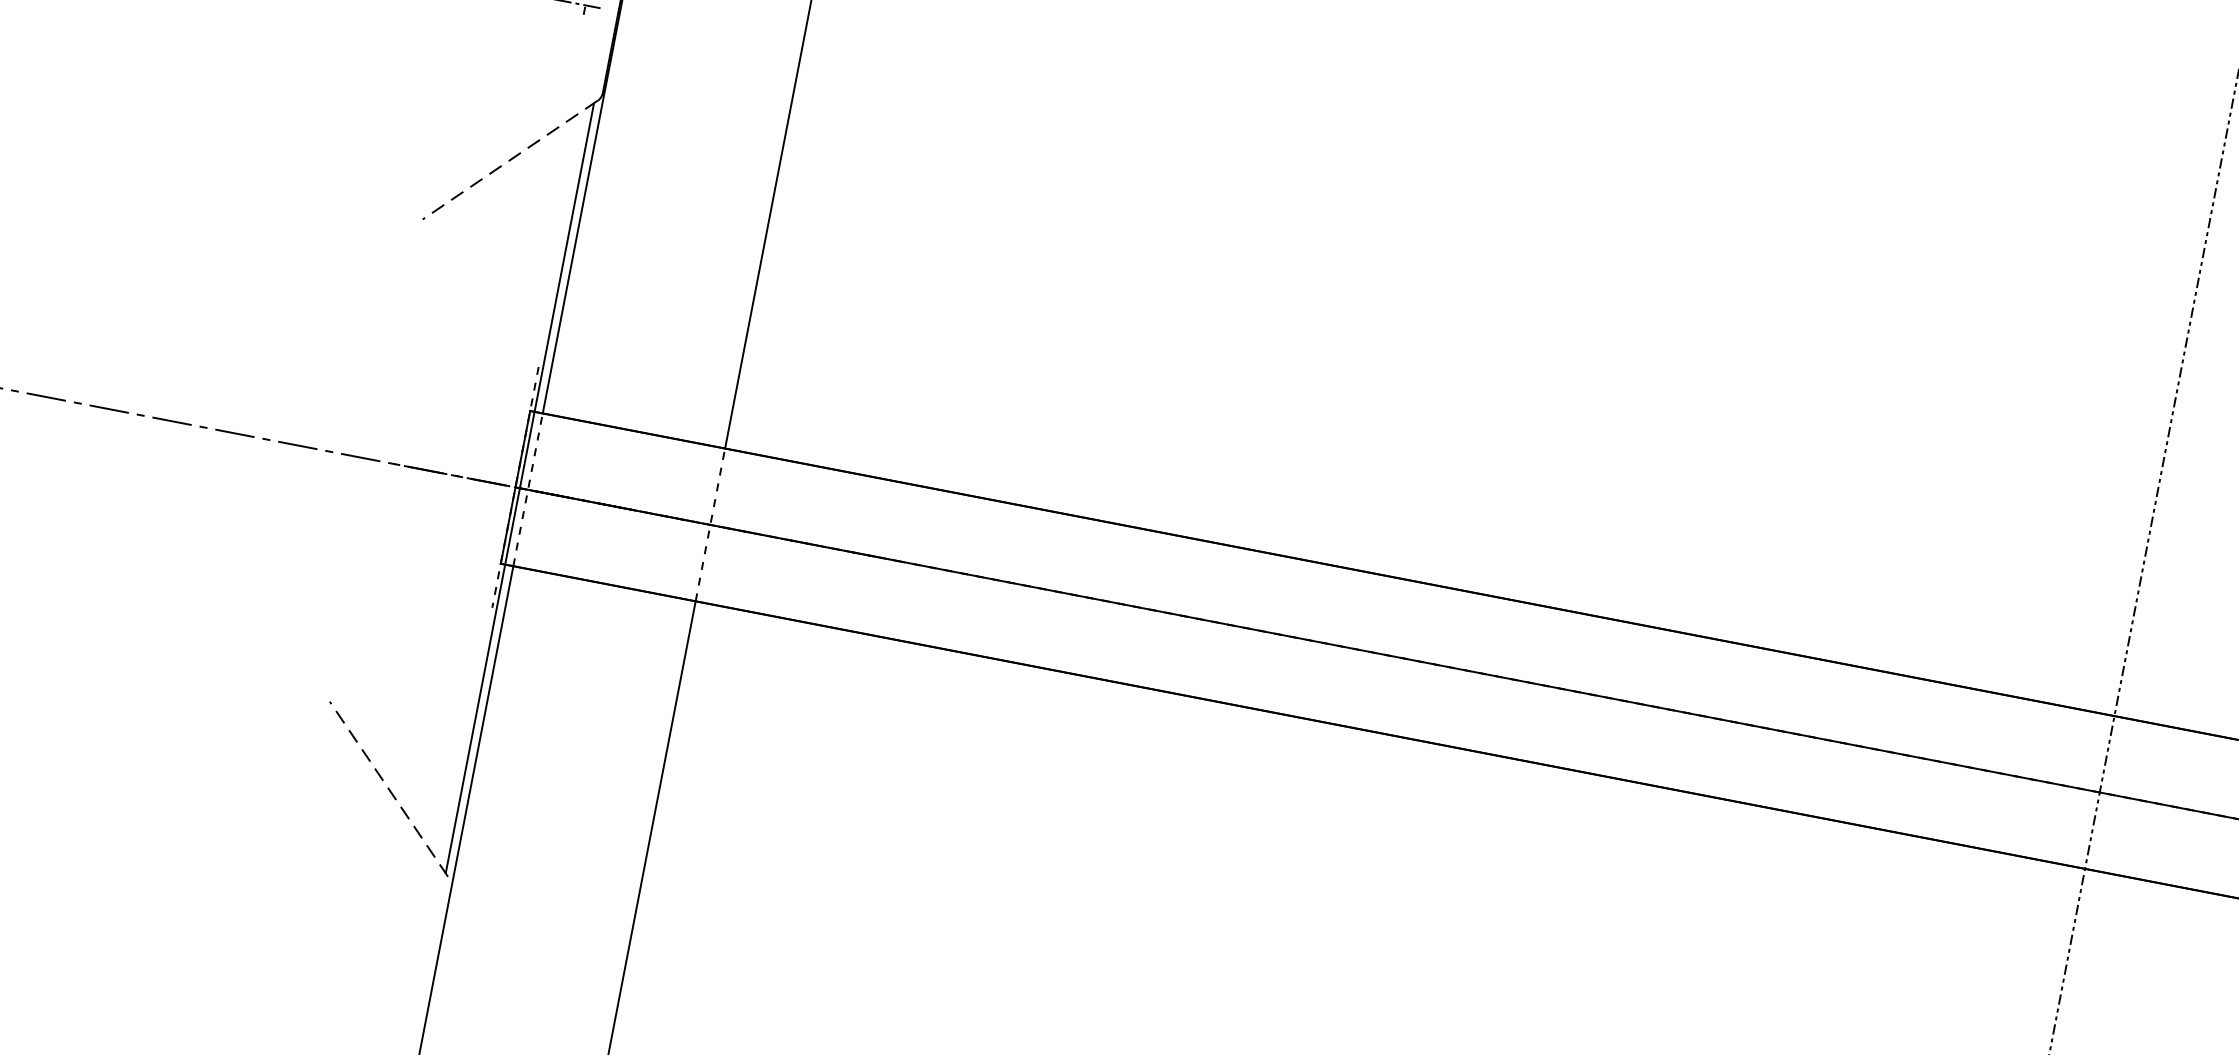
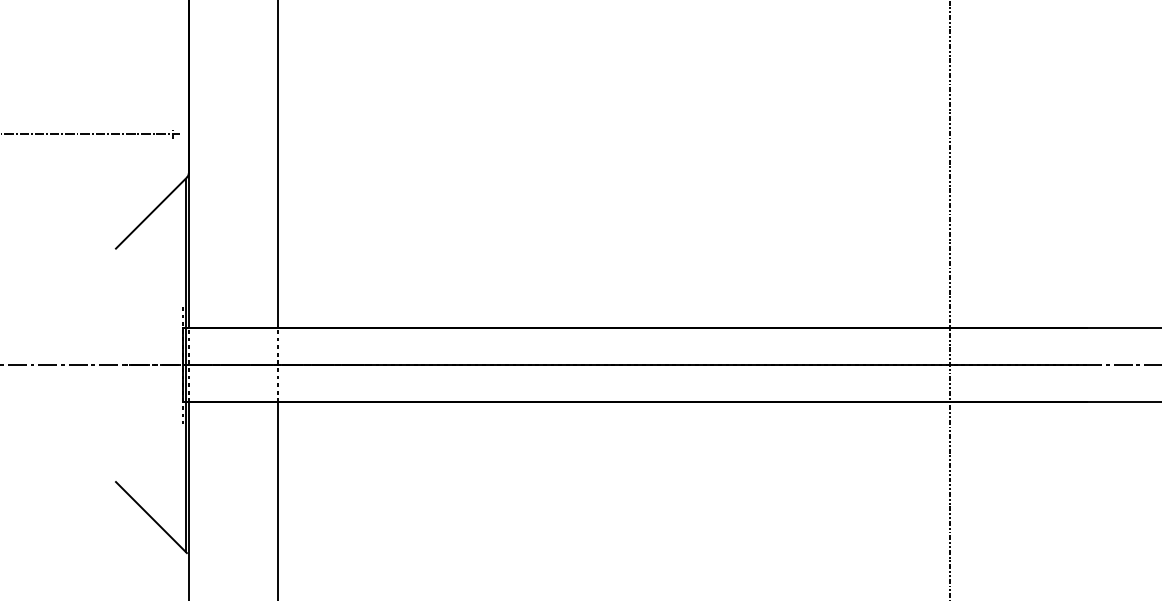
line: (510, 160) -> (151, 213), dashed -> solid
line: (389, 789) -> (151, 517), dashed -> solid

